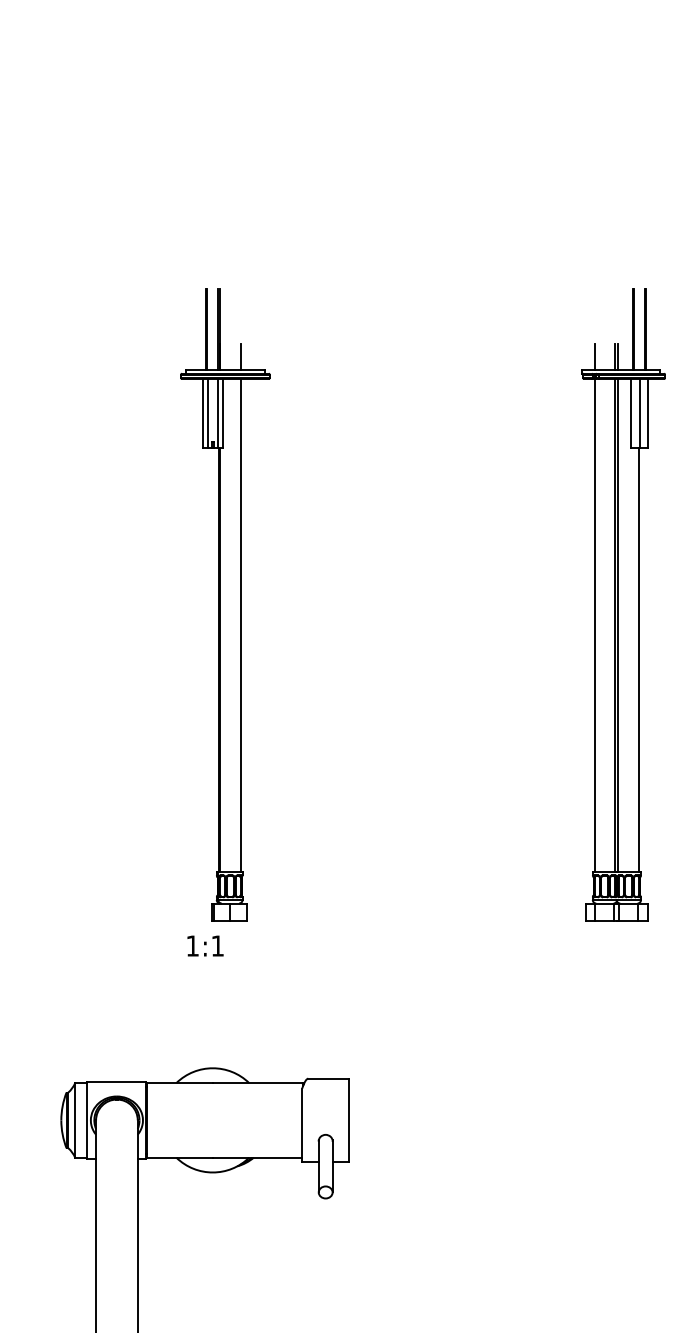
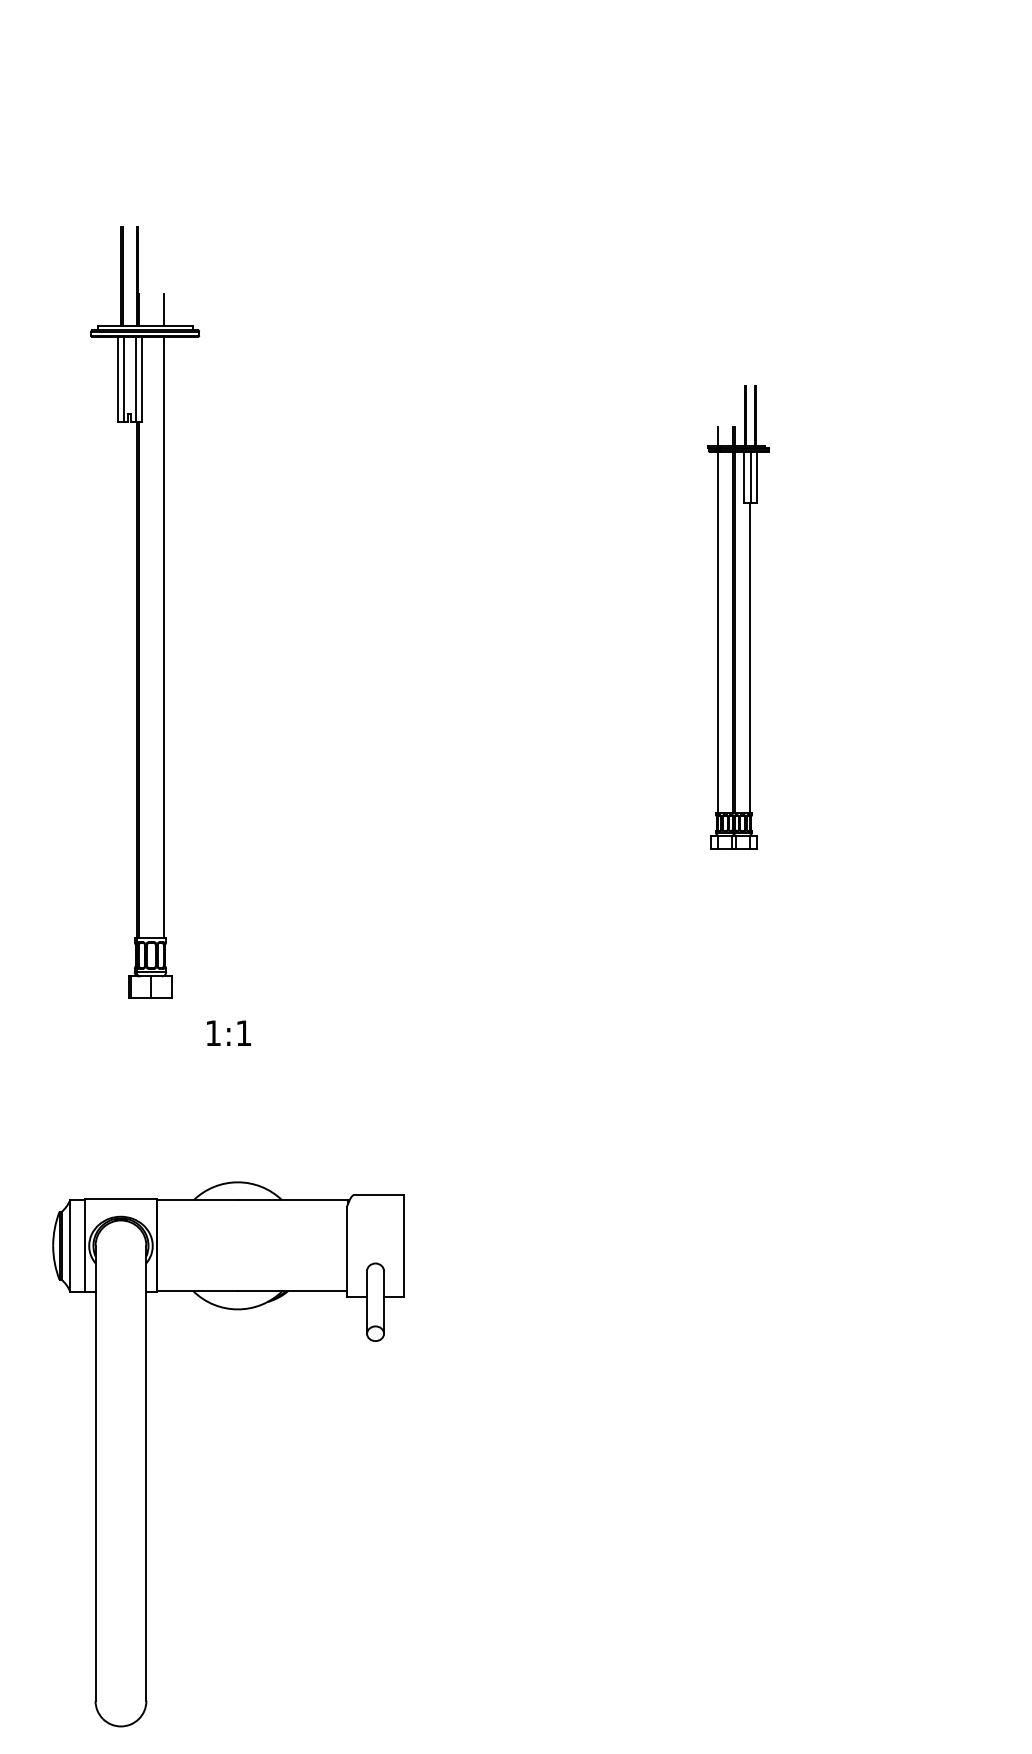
part: (224, 605) -> (144, 612), moved
part: (623, 605) -> (738, 617), size x0.6

